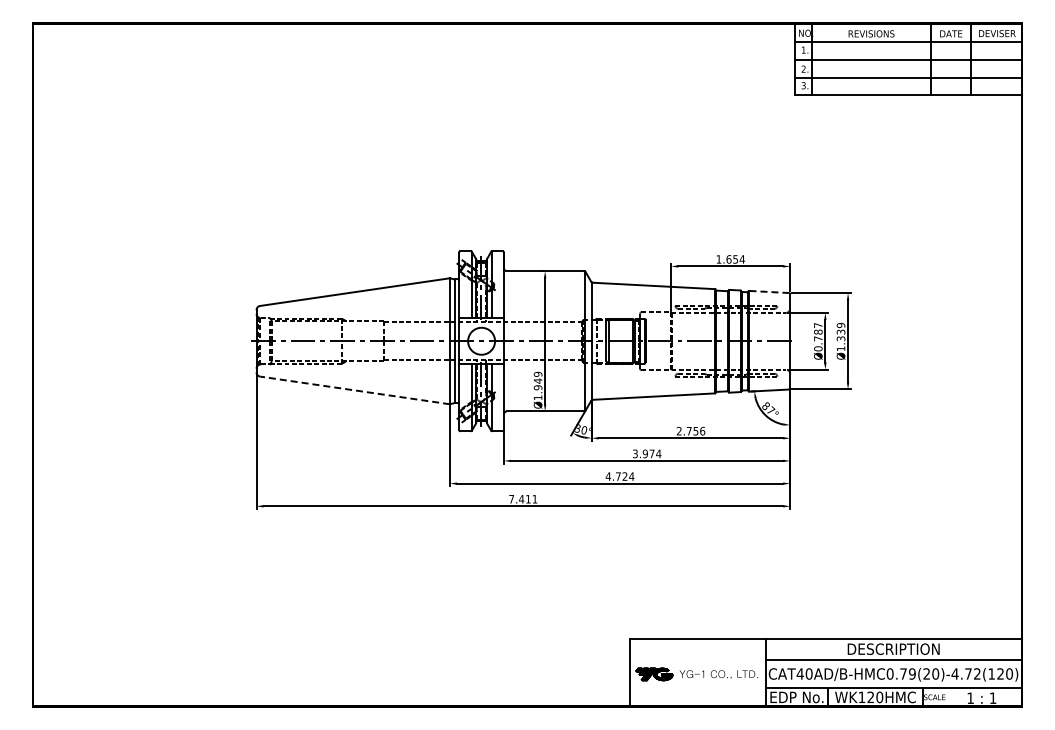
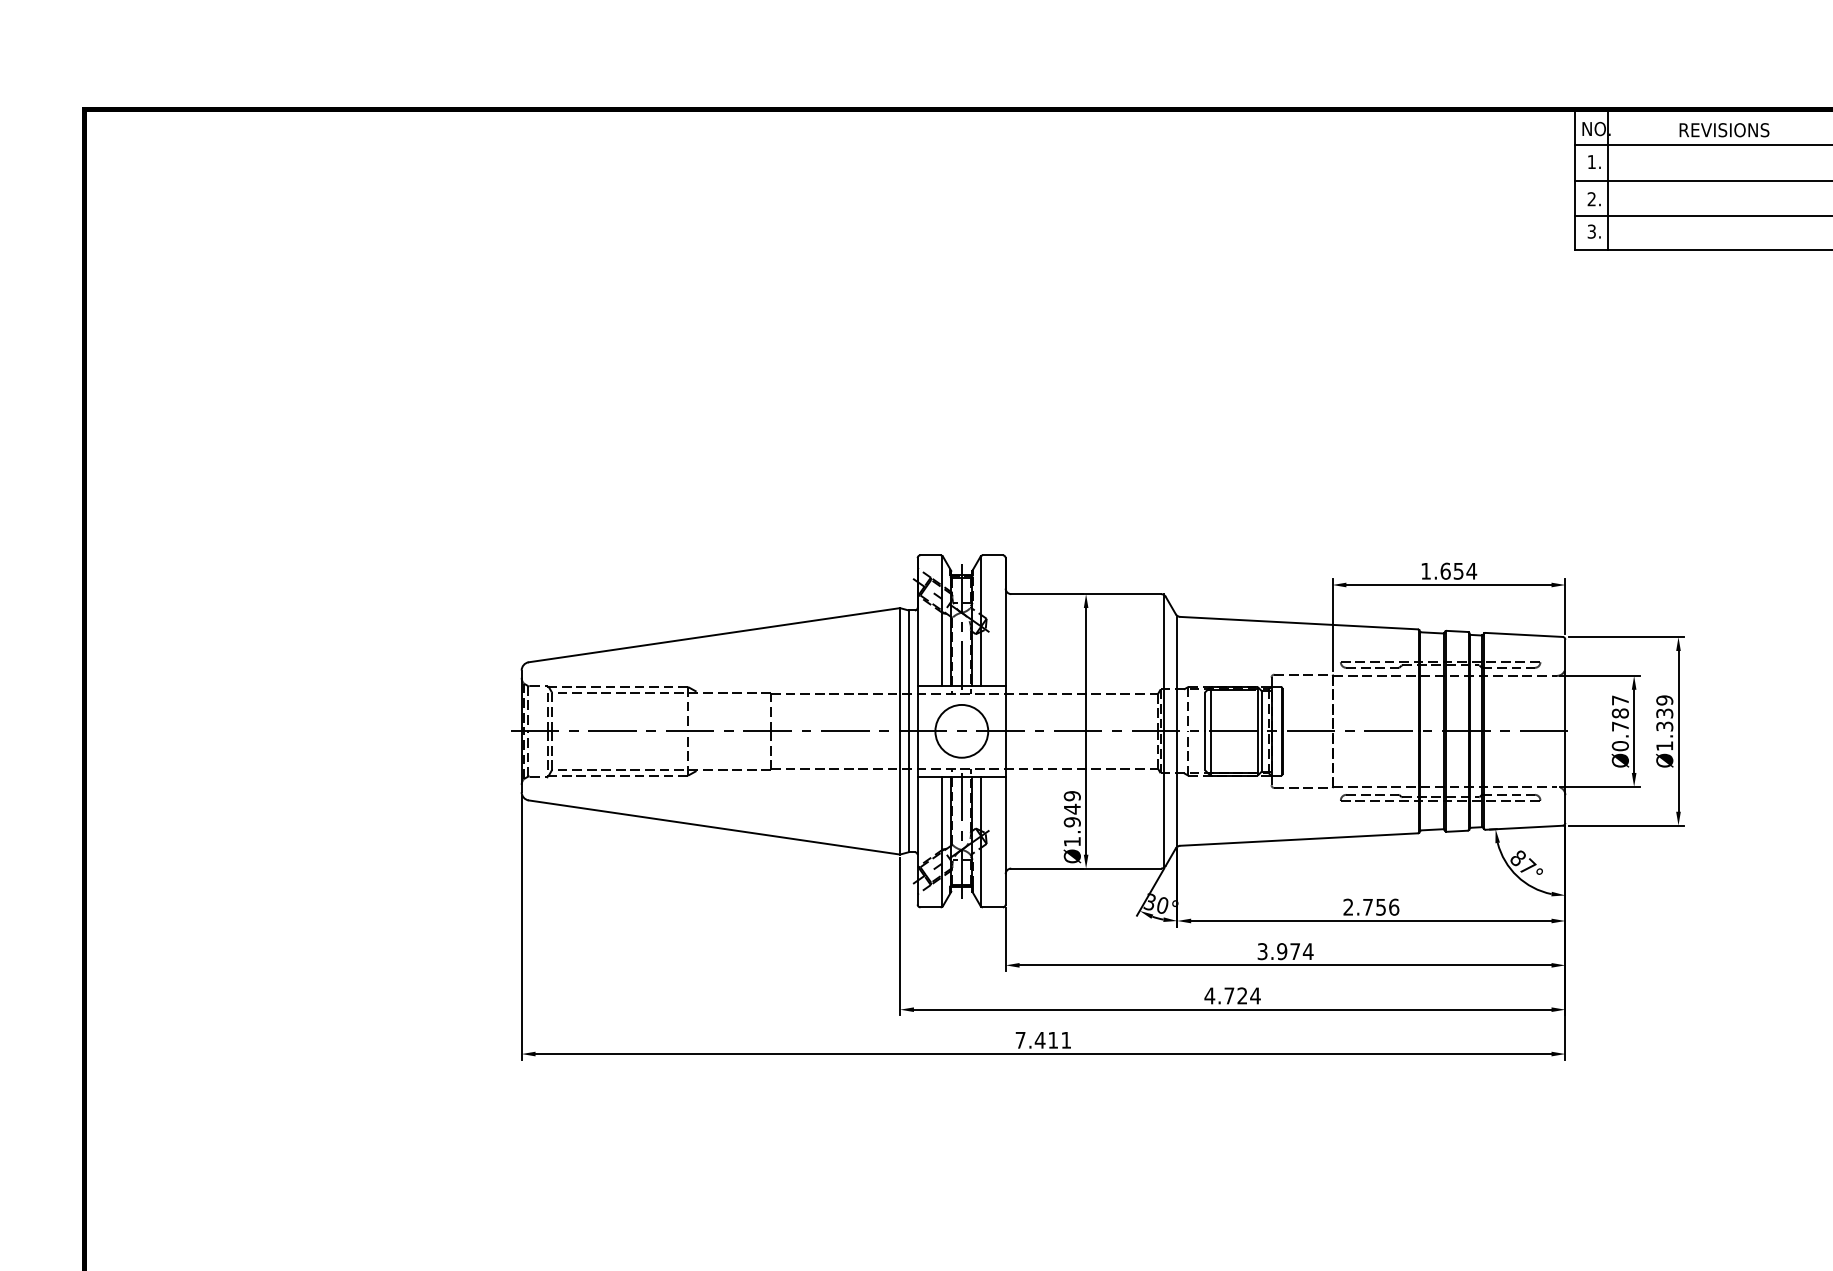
line: (769, 291) -> (1524, 633), dashed -> solid
line: (355, 390) -> (715, 827), dashed -> solid

